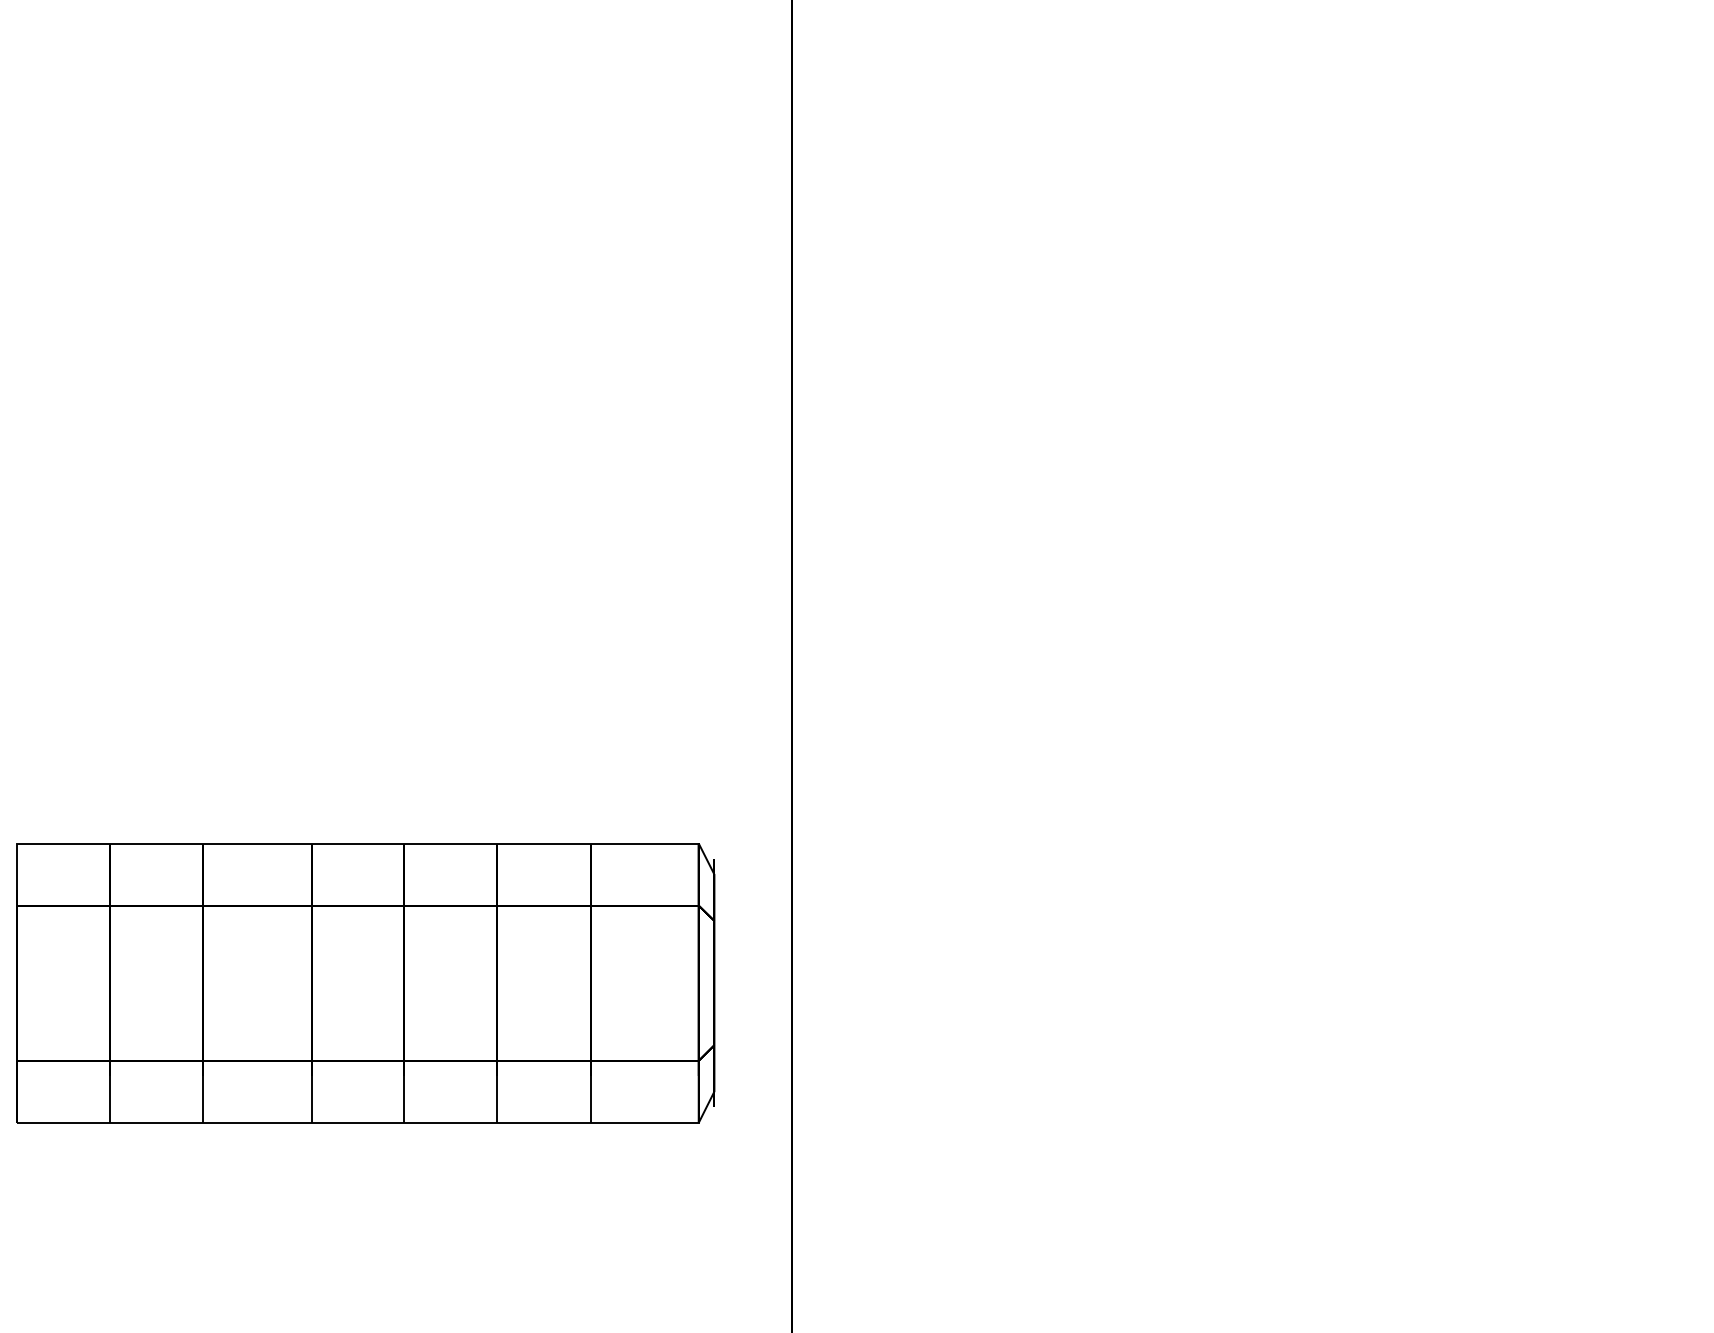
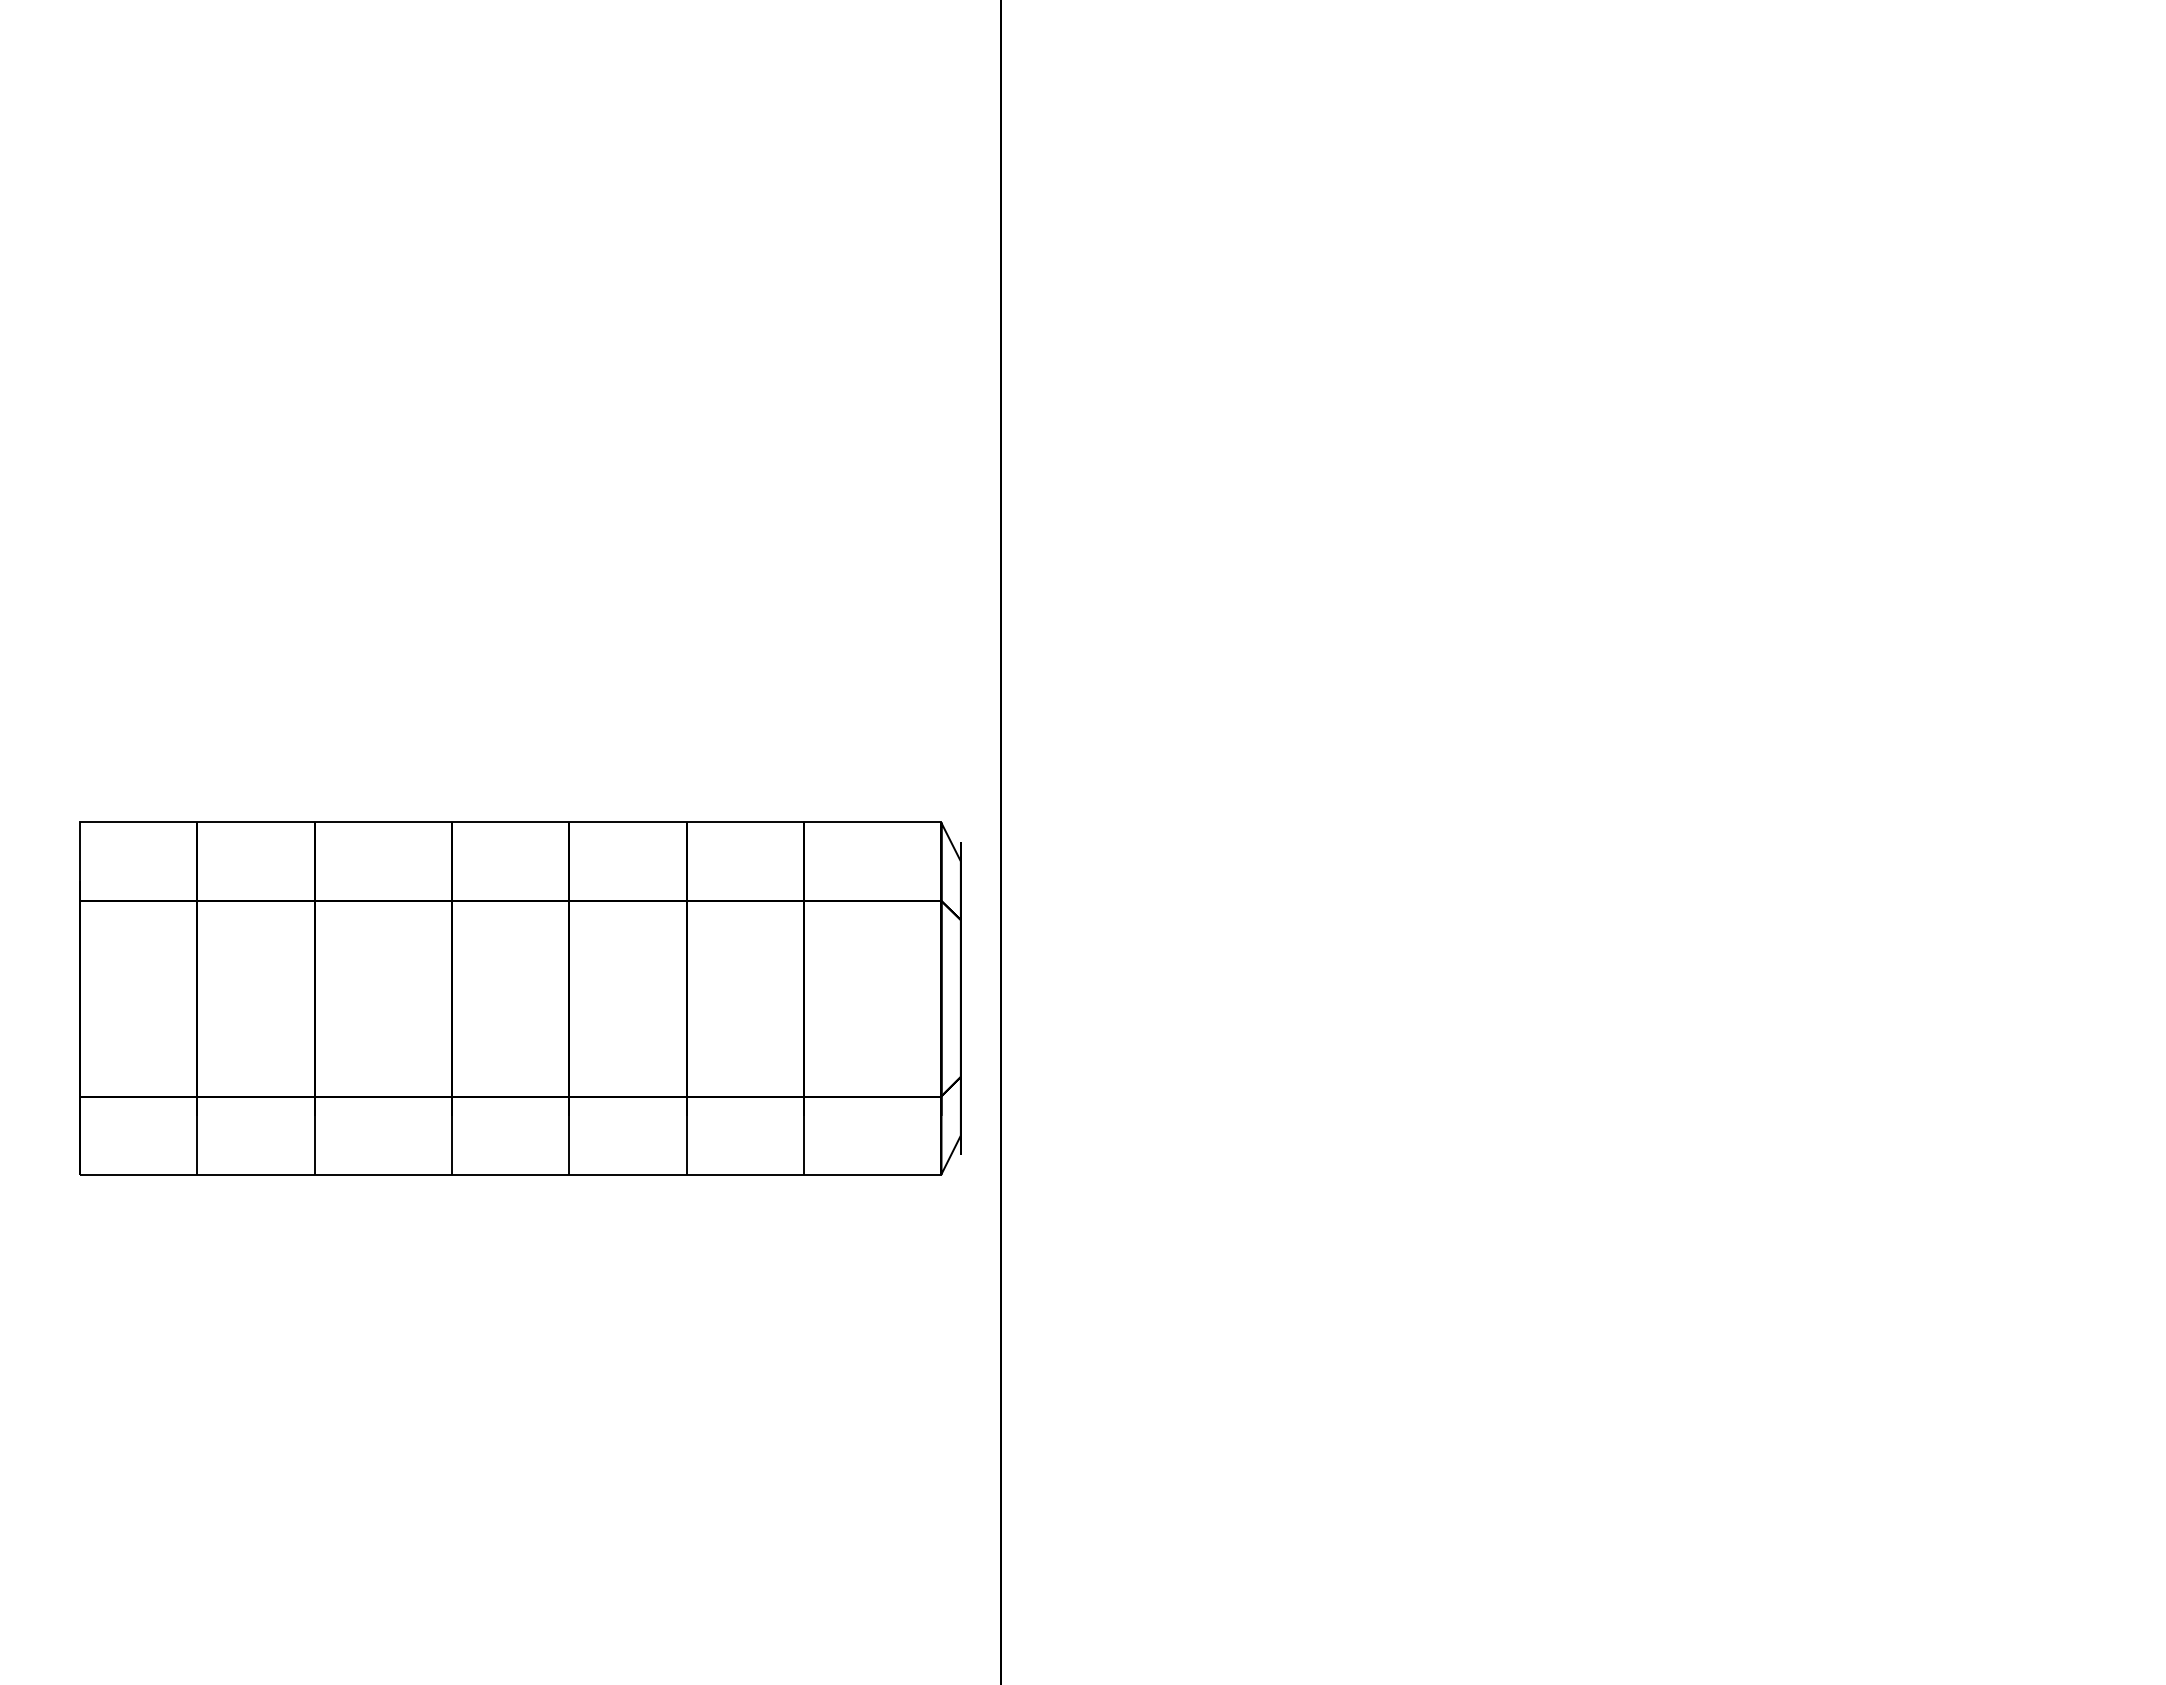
part: (365, 983) -> (520, 998), moved

